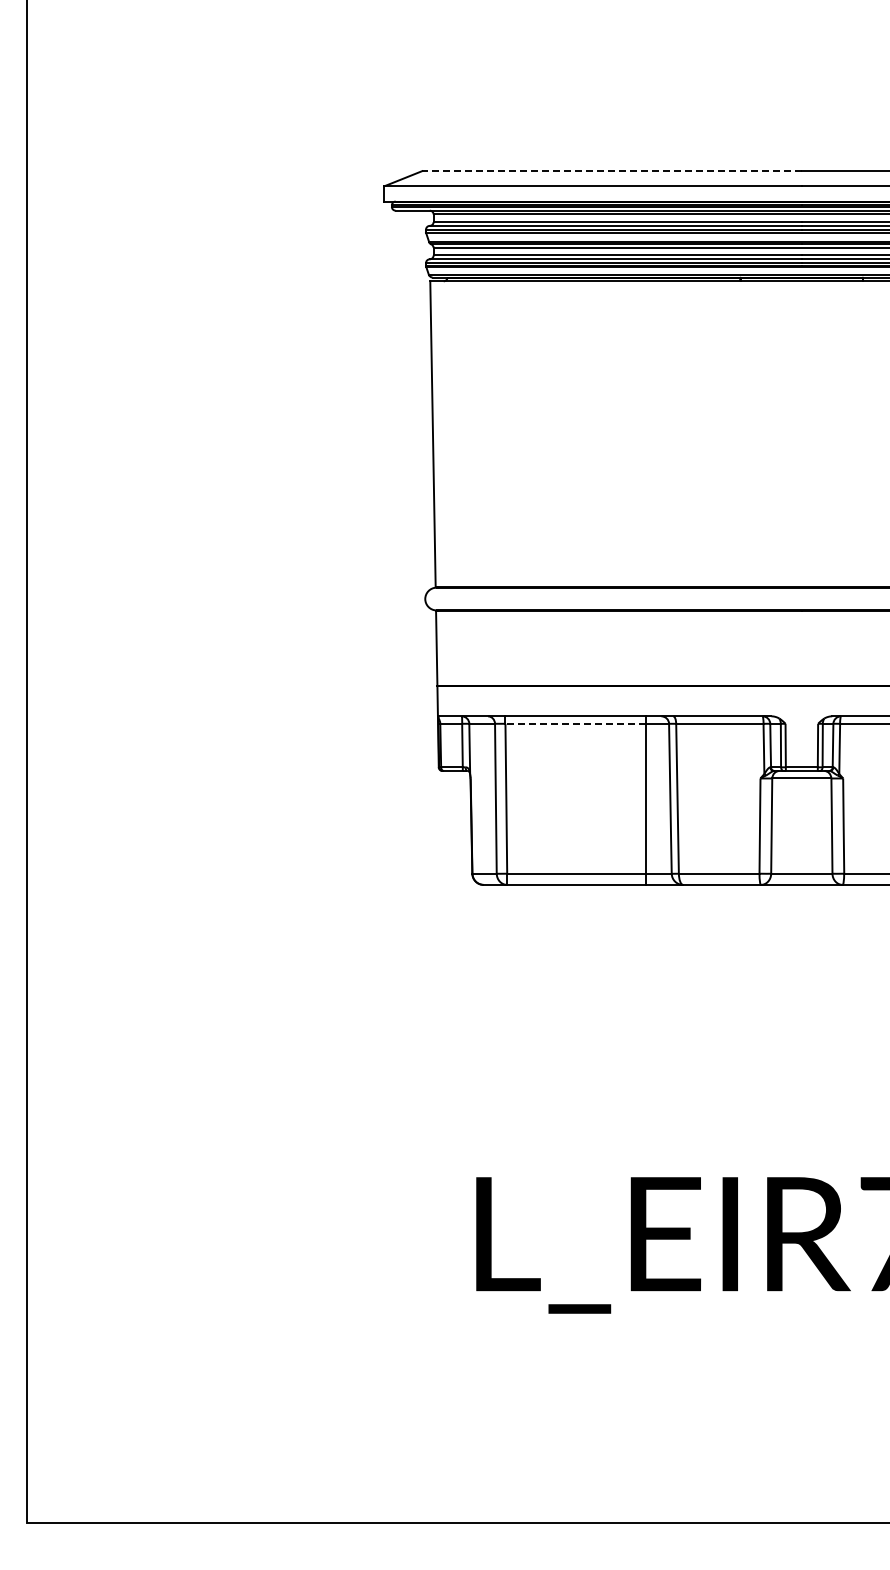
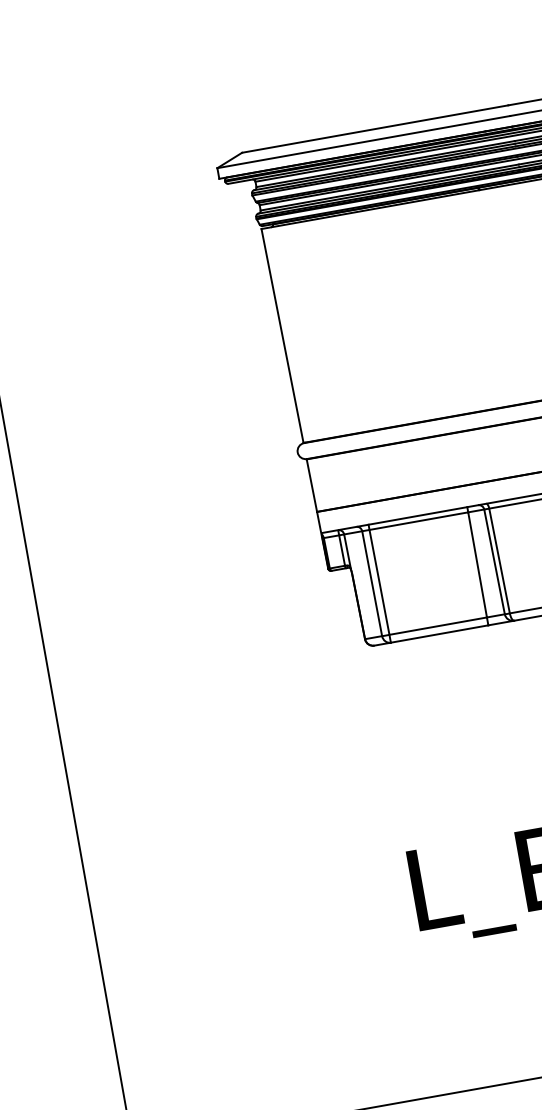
line: (612, 171) -> (375, 129), dashed -> solid
line: (575, 723) -> (418, 520), dashed -> solid

